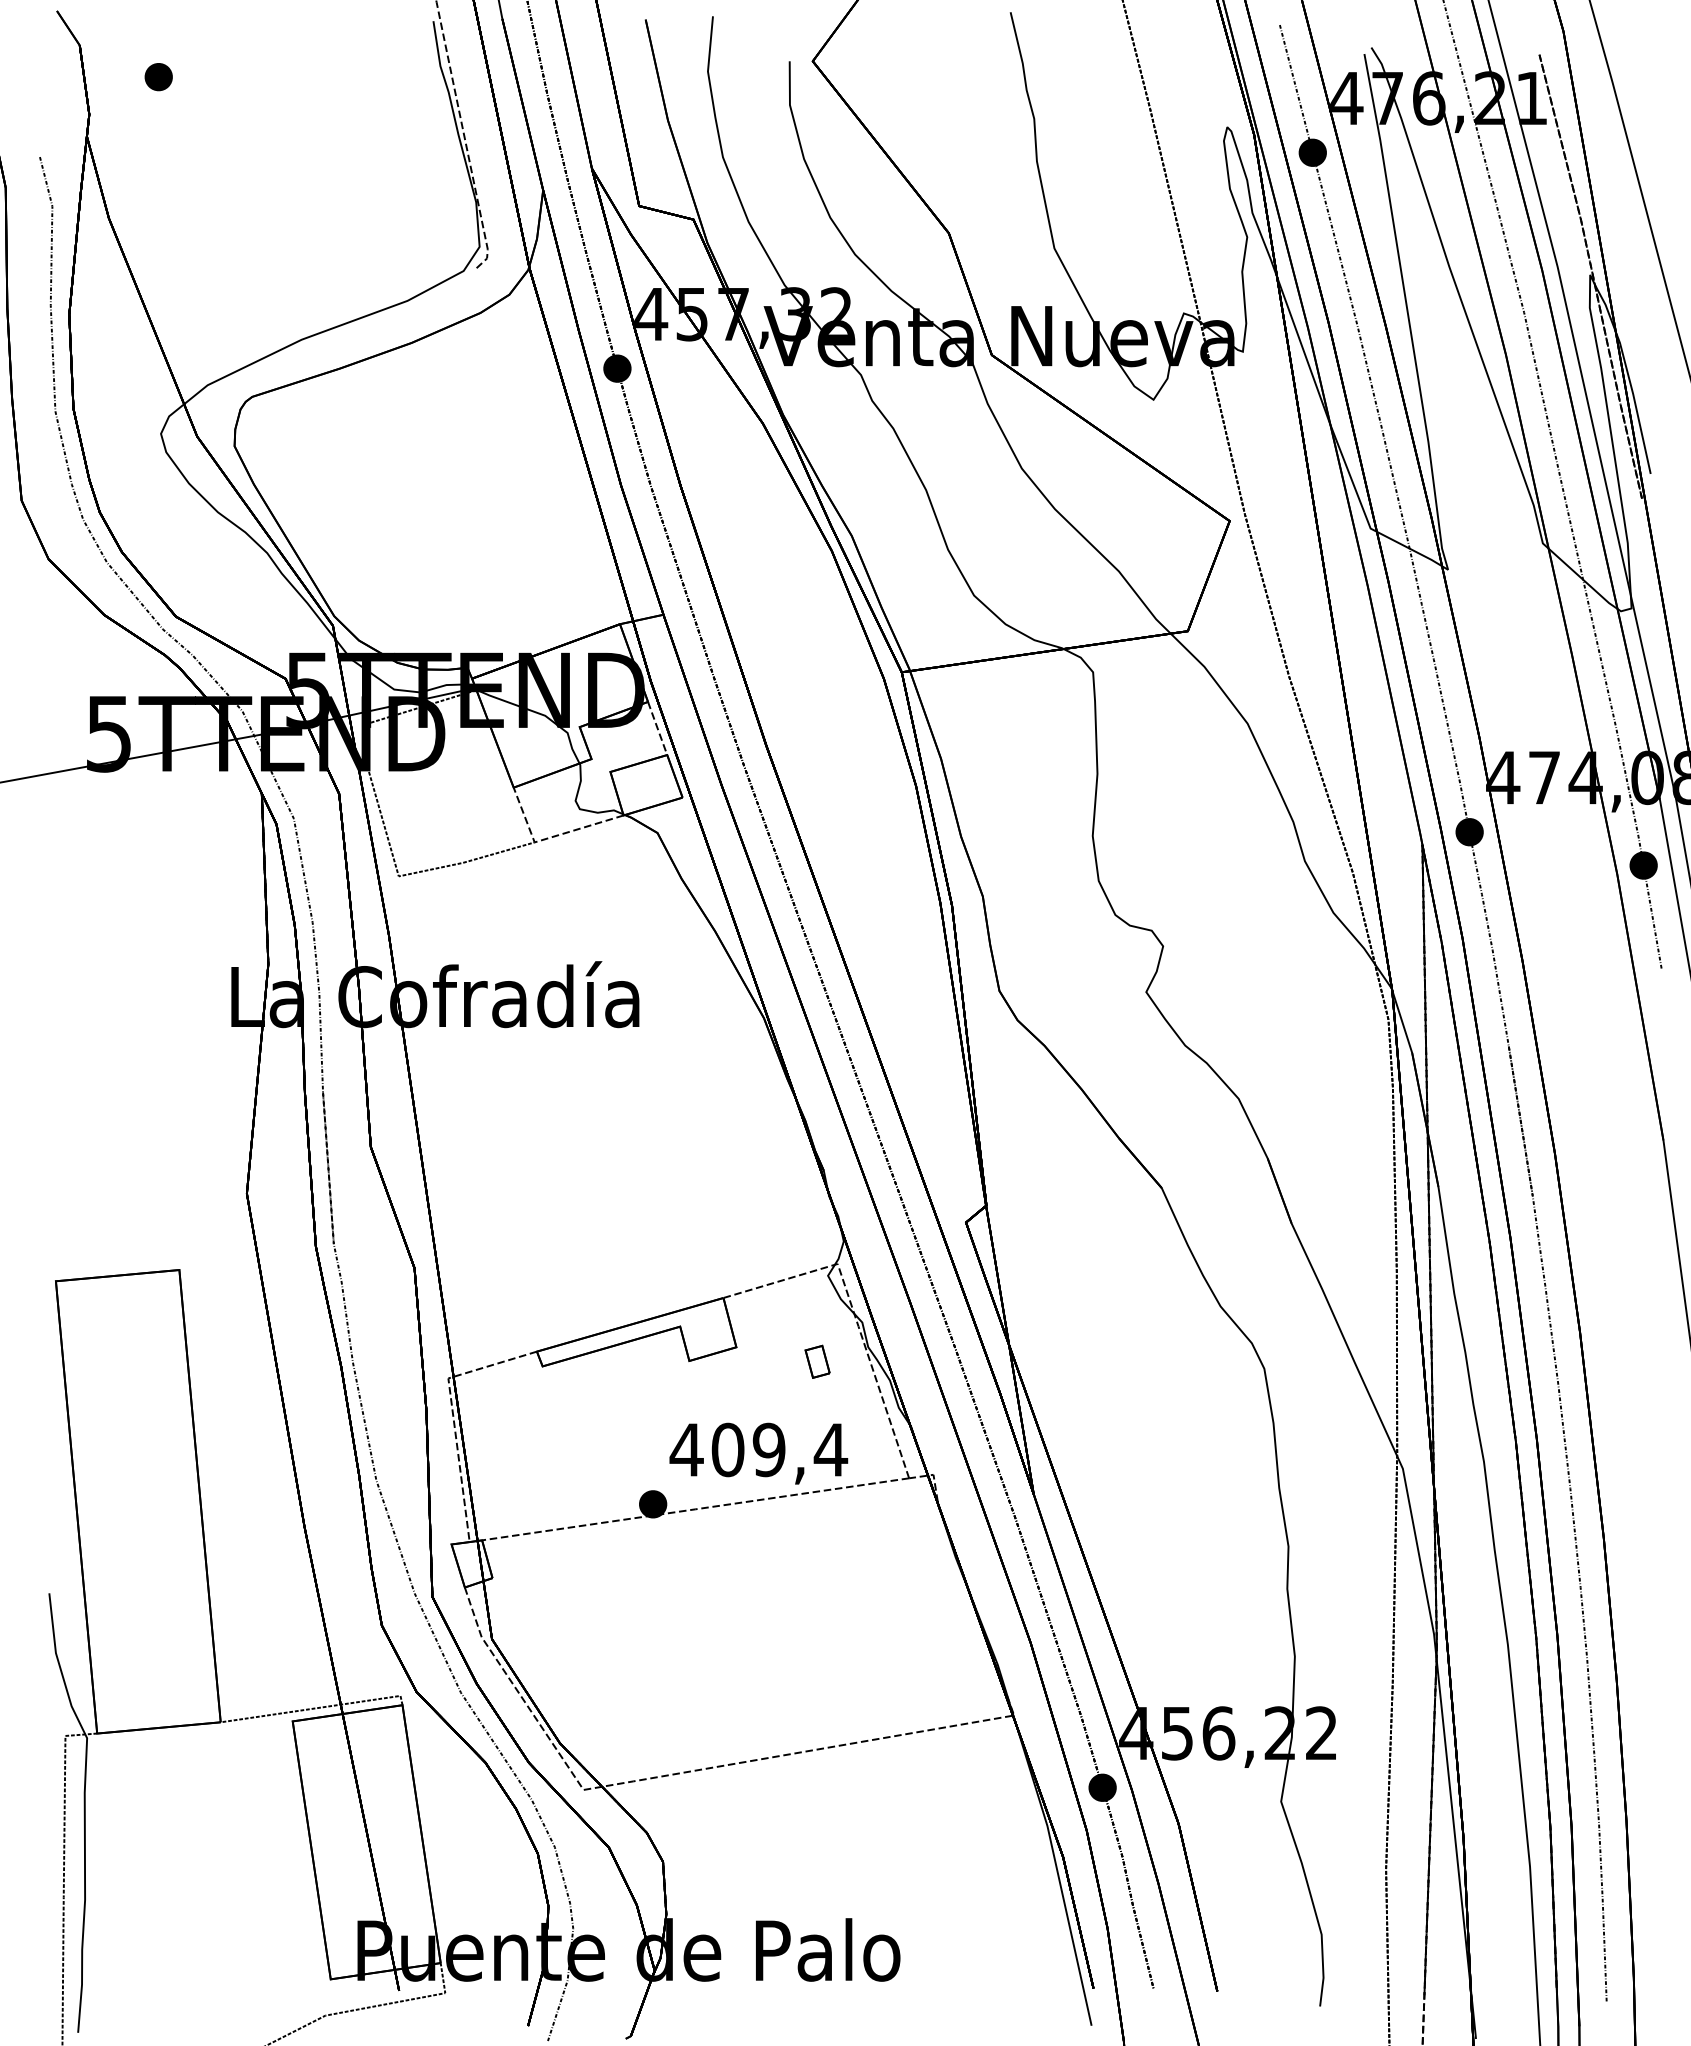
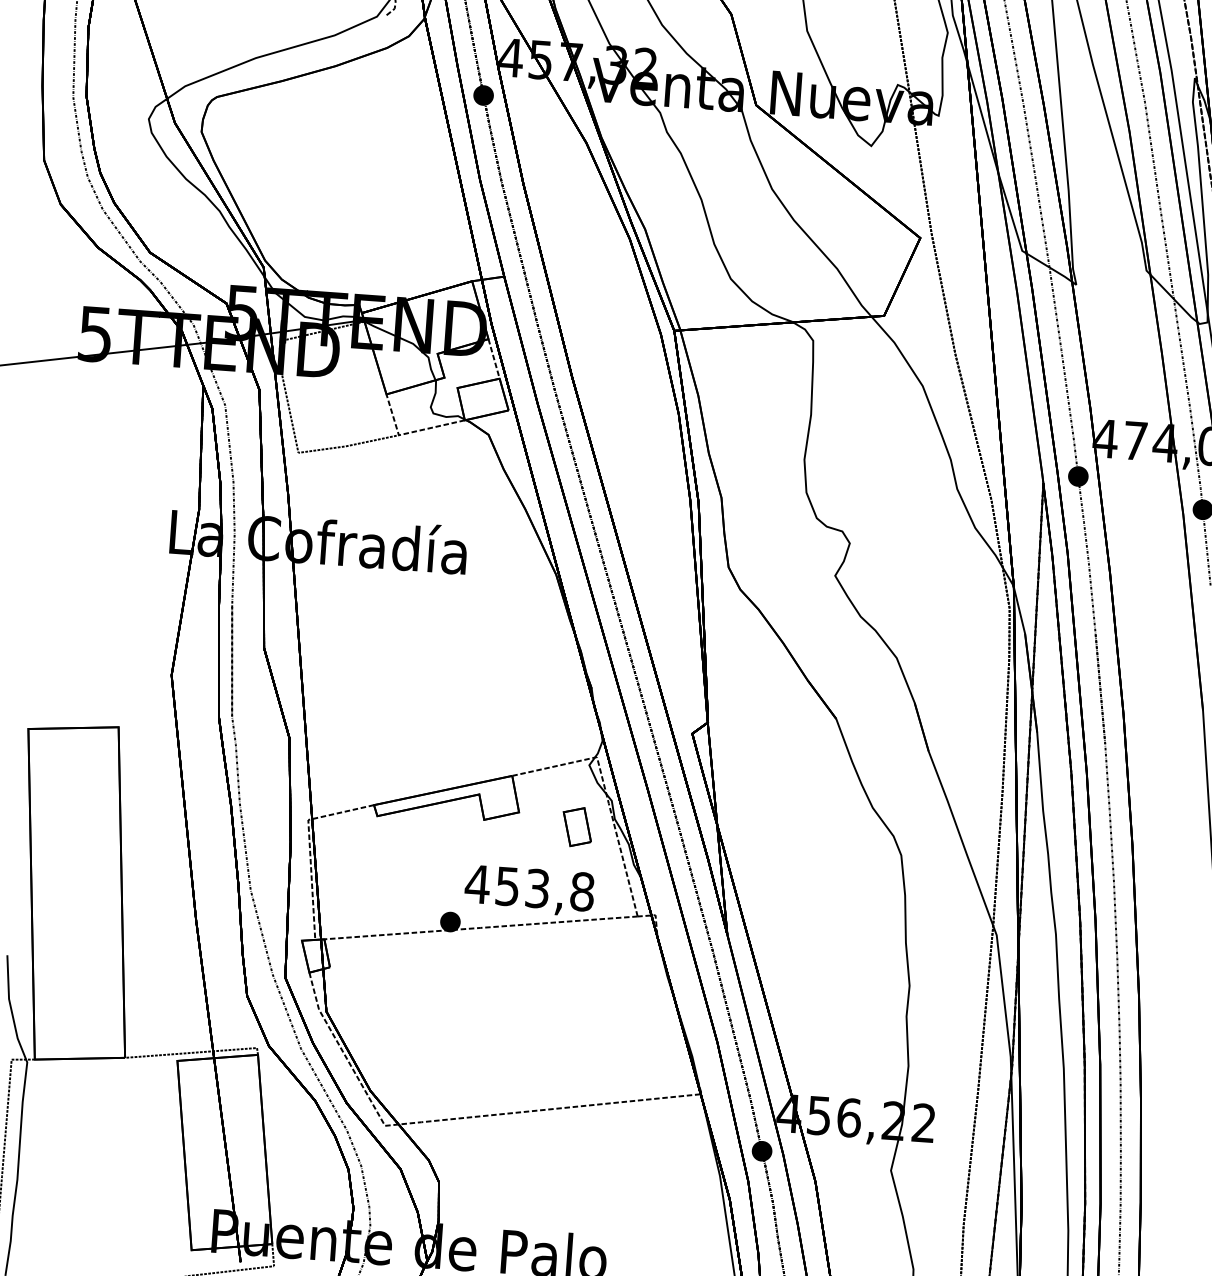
part: (817, 1361) -> (577, 826), size x1.67
text: (779, 1449) -> (545, 888), 409,4 -> 453,8

